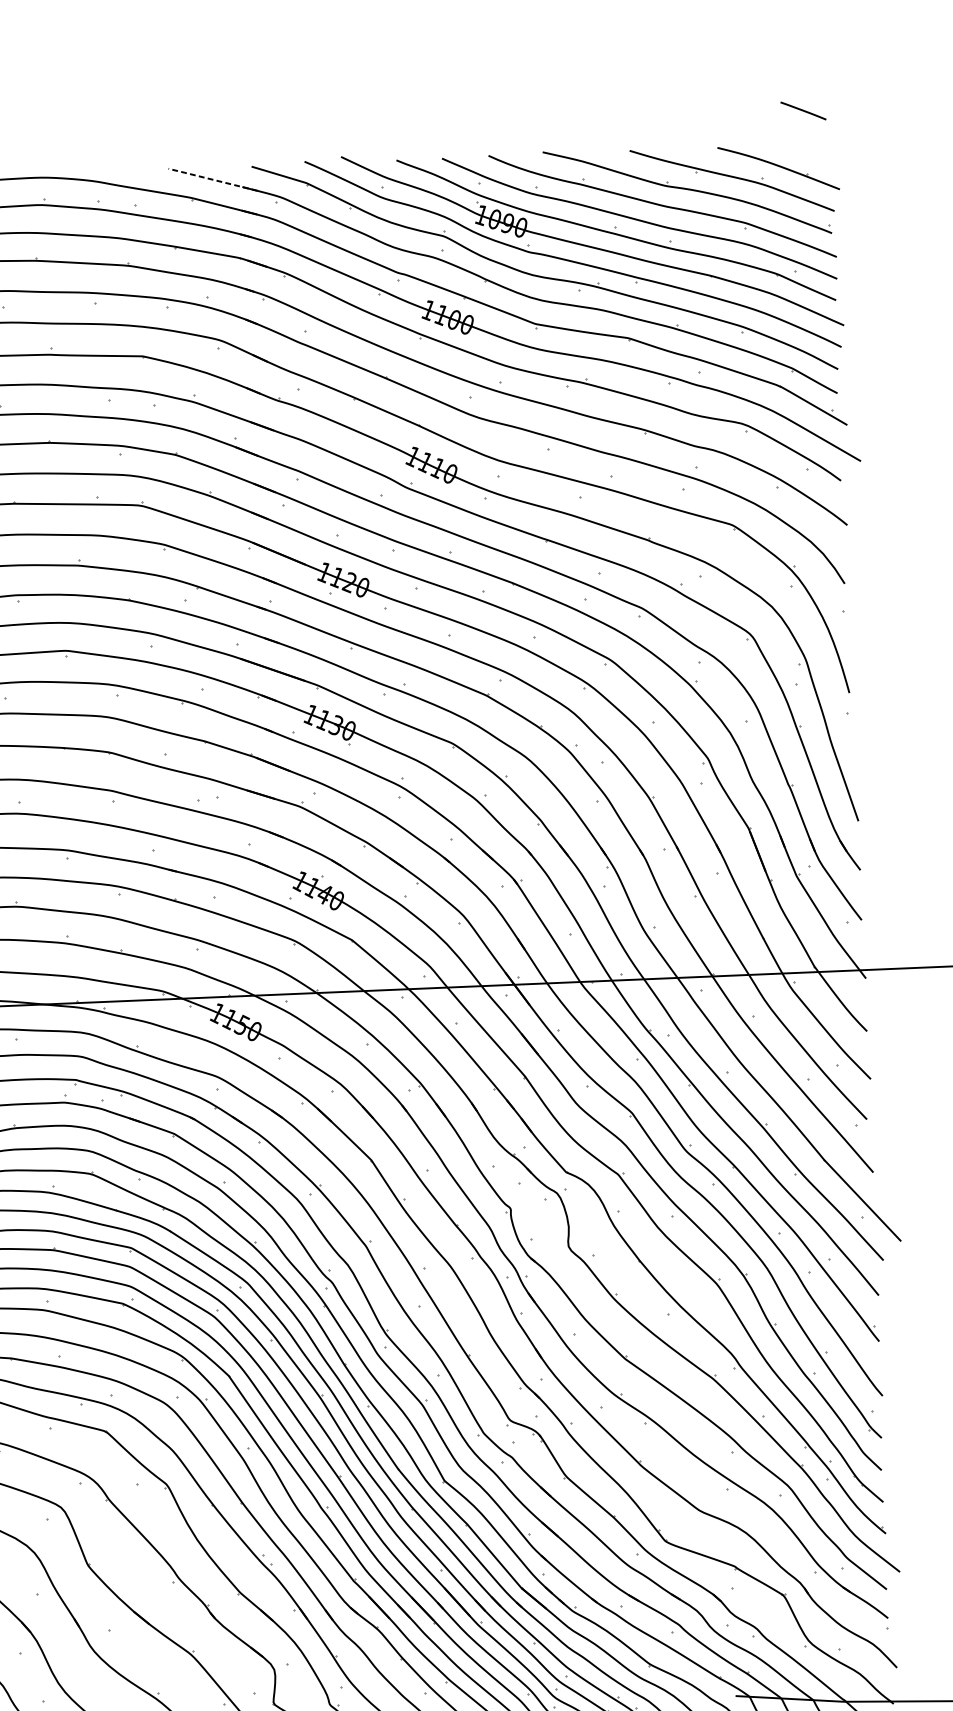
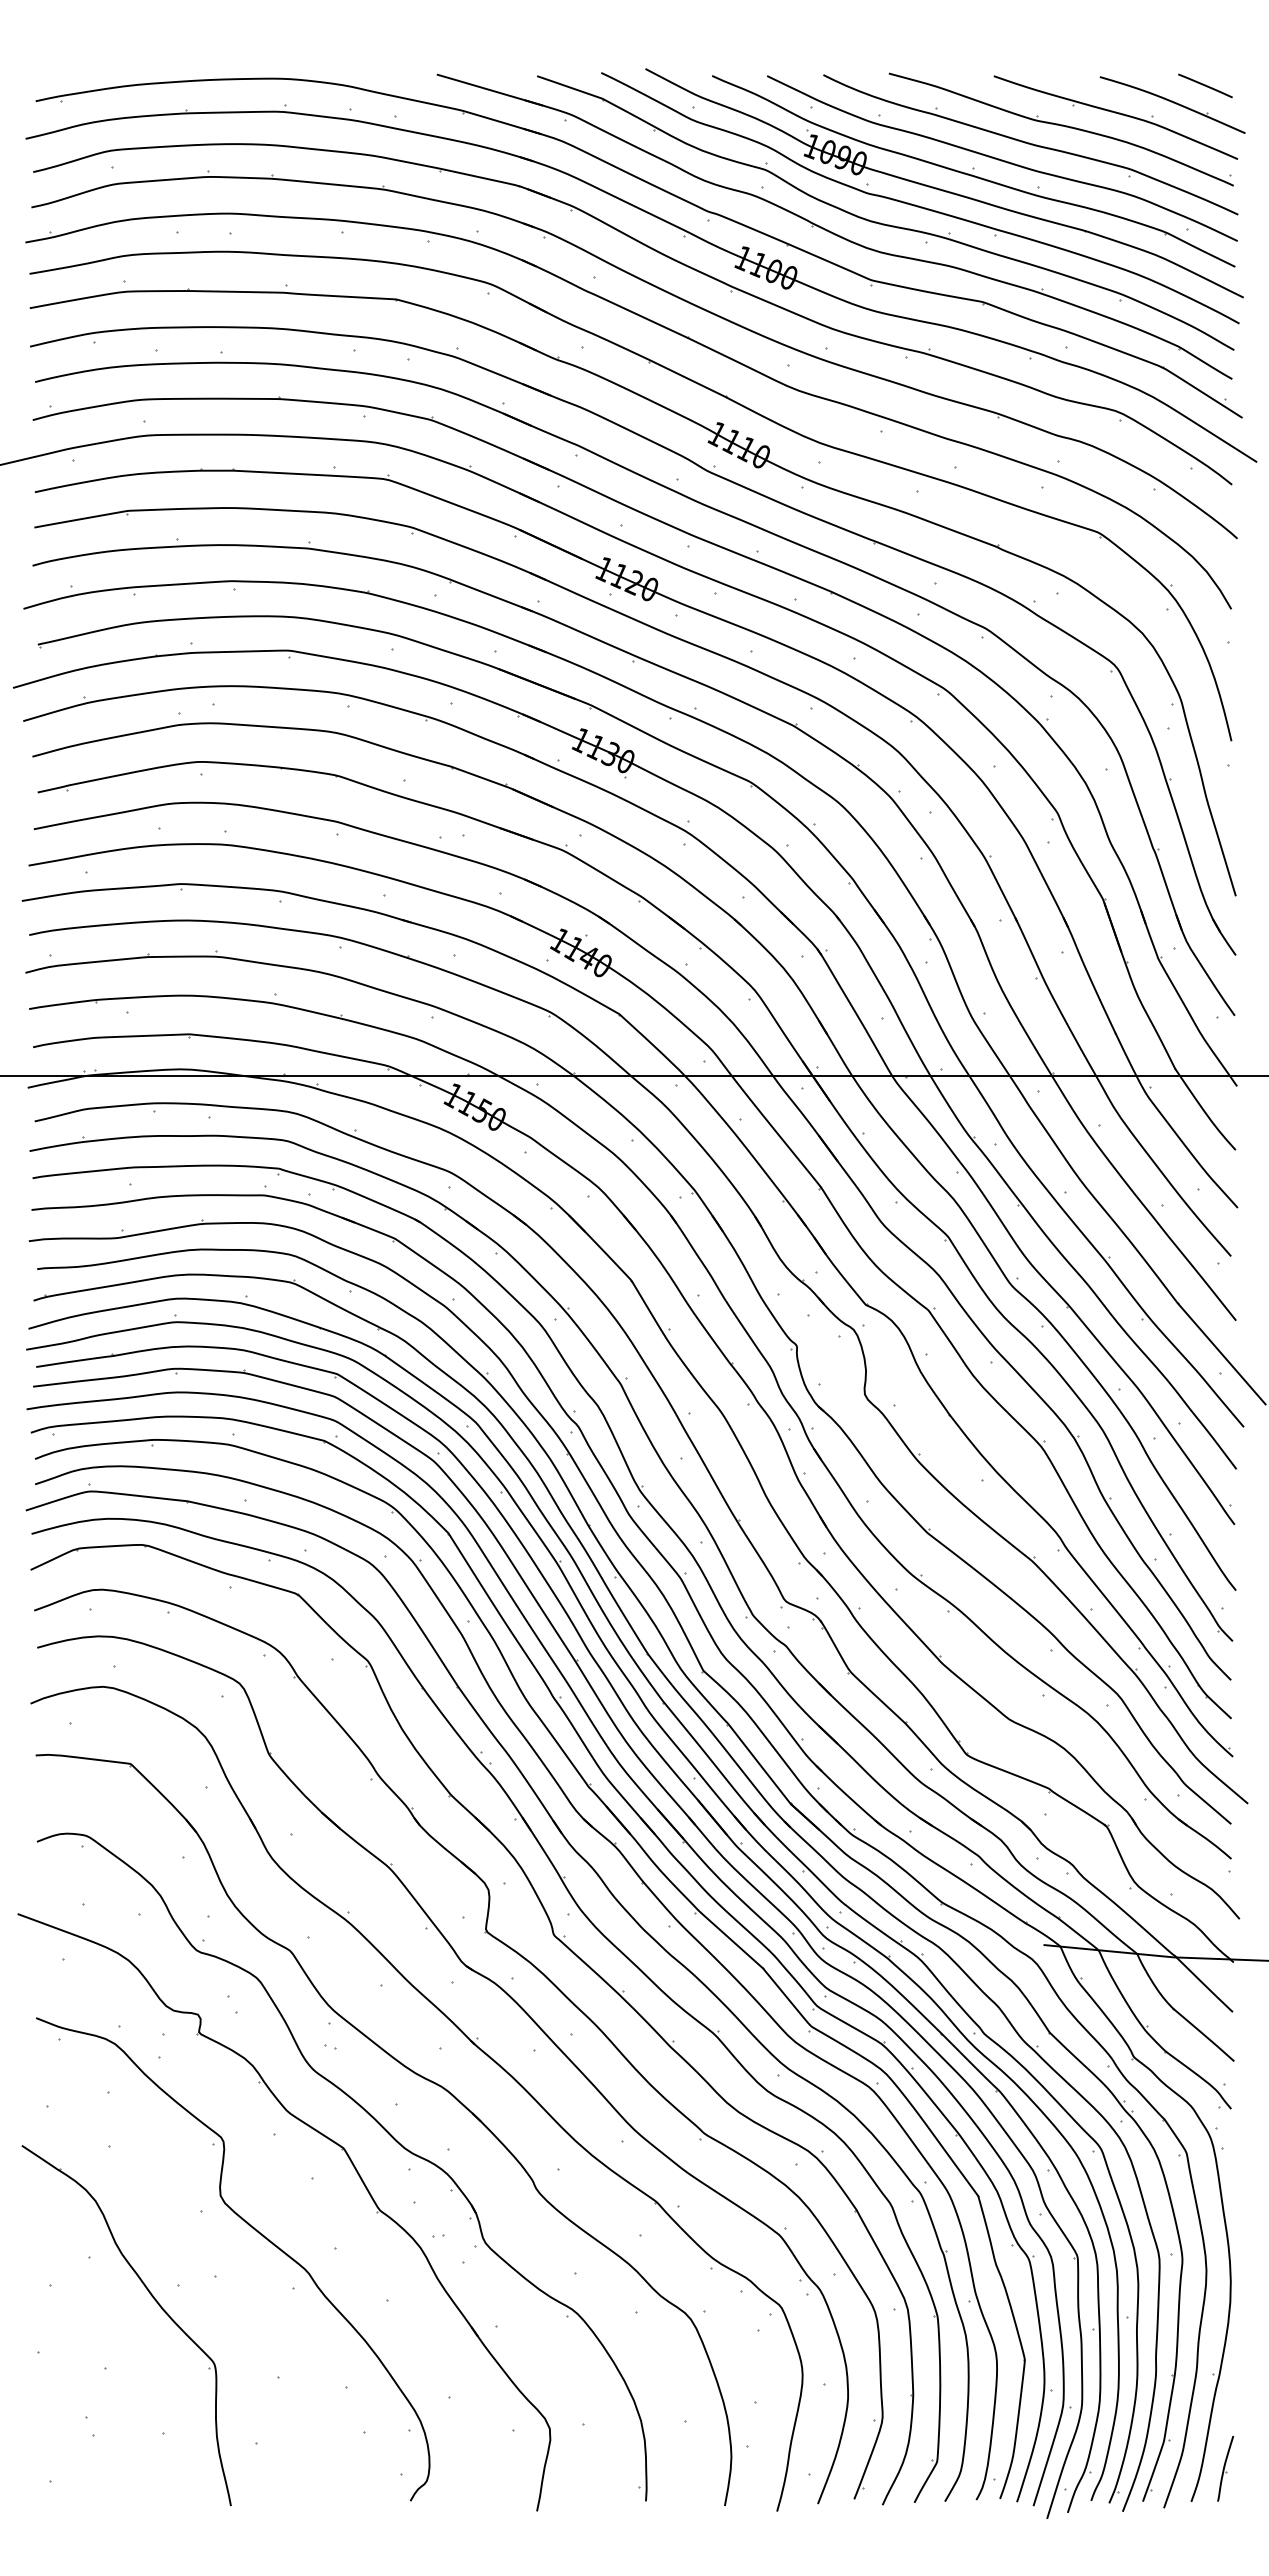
line: (803, 110) -> (1205, 85), moved
line: (212, 179) -> (489, 89), dashed -> solid

